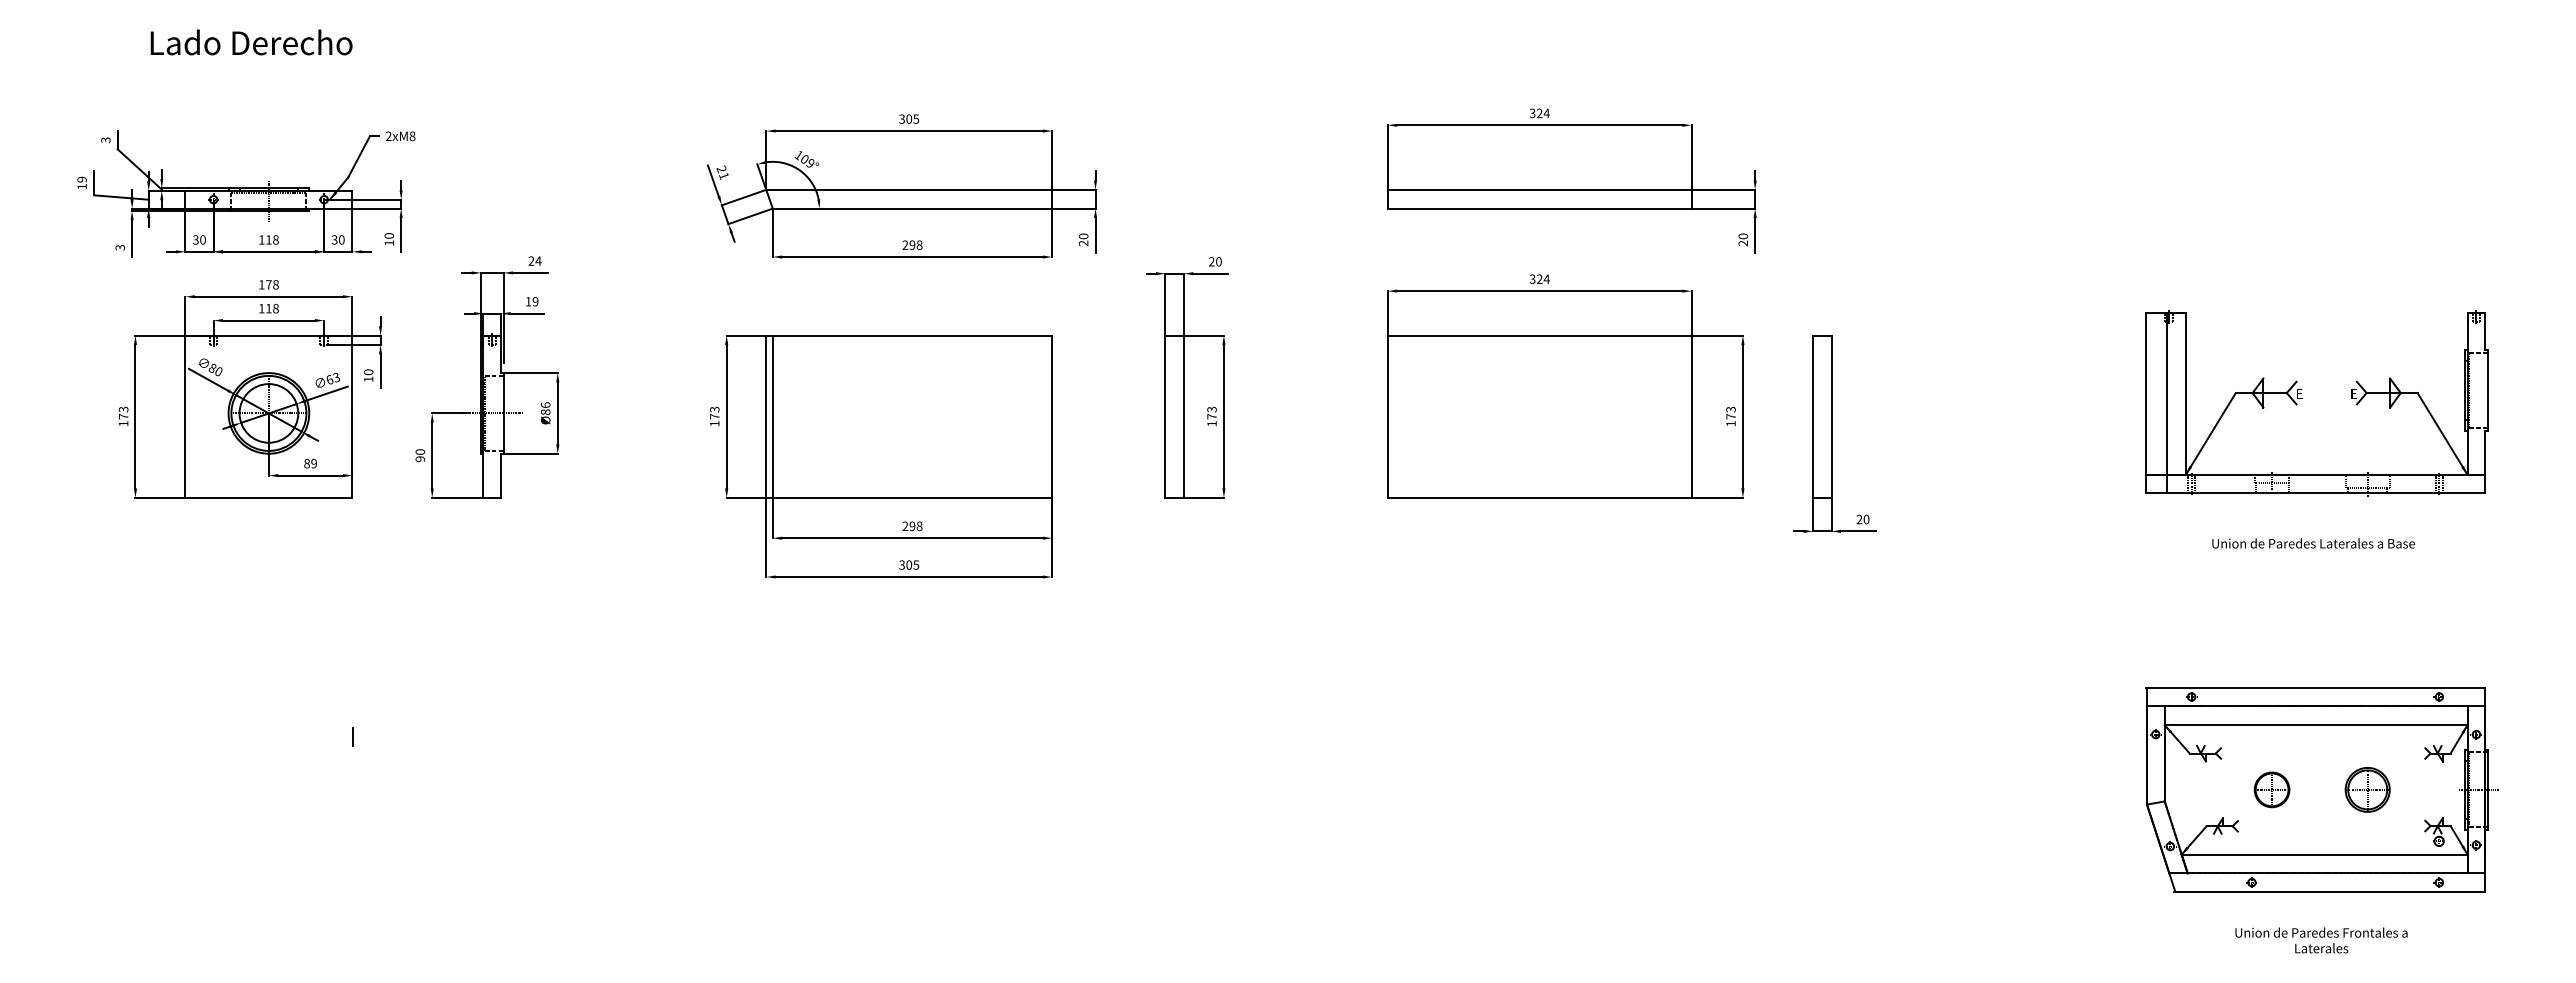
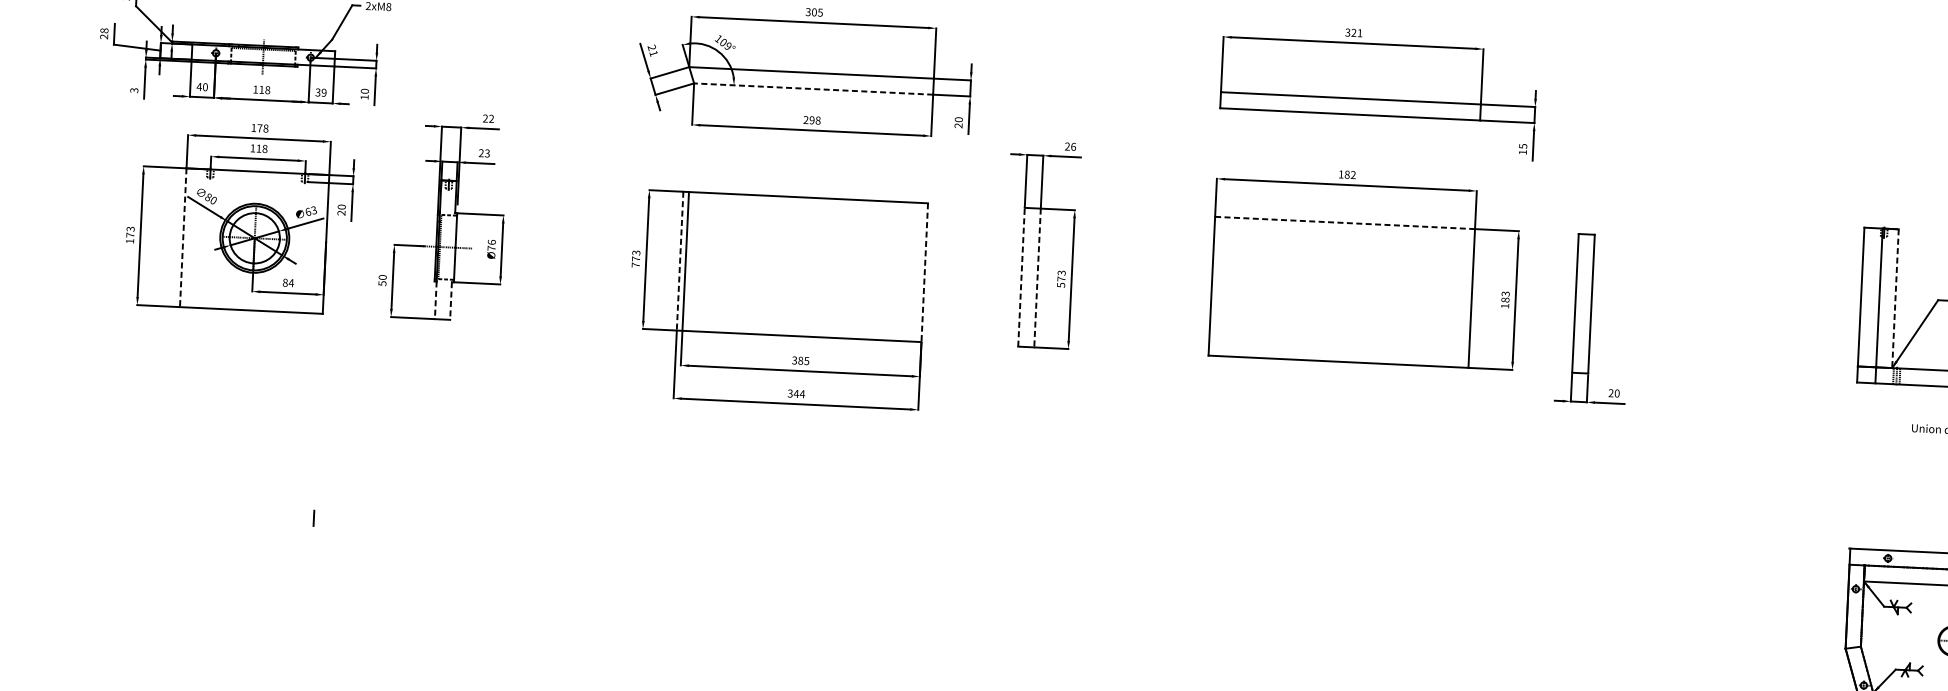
text: (1546, 113) -> (1359, 33), 324 -> 321
text: (81, 182) -> (103, 33), 19 -> 28
line: (912, 208) -> (813, 88), solid -> dashed
text: (195, 239) -> (199, 86), 30 -> 40
text: (341, 239) -> (323, 92), 30 -> 39
text: (1742, 239) -> (1522, 148), 20 -> 15
text: (538, 260) -> (491, 118), 24 -> 22
text: (1218, 261) -> (1073, 146), 20 -> 26
text: (1539, 278) -> (1347, 174), 324 -> 182
text: (531, 301) -> (483, 153), 19 -> 23
line: (1539, 335) -> (1344, 222), solid -> dashed
text: (368, 379) -> (341, 213), 10 -> 20
line: (2185, 394) -> (1895, 299), solid -> dashed
text: (545, 412) -> (491, 248), Ø86 -> Ø76
line: (1165, 416) -> (1021, 277), solid -> dashed
text: (1730, 416) -> (1504, 299), 173 -> 183
line: (185, 417) -> (183, 238), solid -> dashed
line: (766, 417) -> (680, 261), solid -> dashed
line: (1052, 417) -> (924, 273), solid -> dashed
line: (1184, 417) -> (1037, 278), solid -> dashed
text: (714, 423) -> (635, 264), 173 -> 773
text: (1211, 423) -> (1060, 284), 173 -> 573
text: (419, 459) -> (381, 283), 90 -> 50
text: (314, 463) -> (291, 282), 89 -> 84
line: (483, 476) -> (435, 300), solid -> dashed
line: (501, 476) -> (451, 301), solid -> dashed
text: (912, 526) -> (800, 360), 298 -> 385
text: (912, 564) -> (799, 393), 305 -> 344

